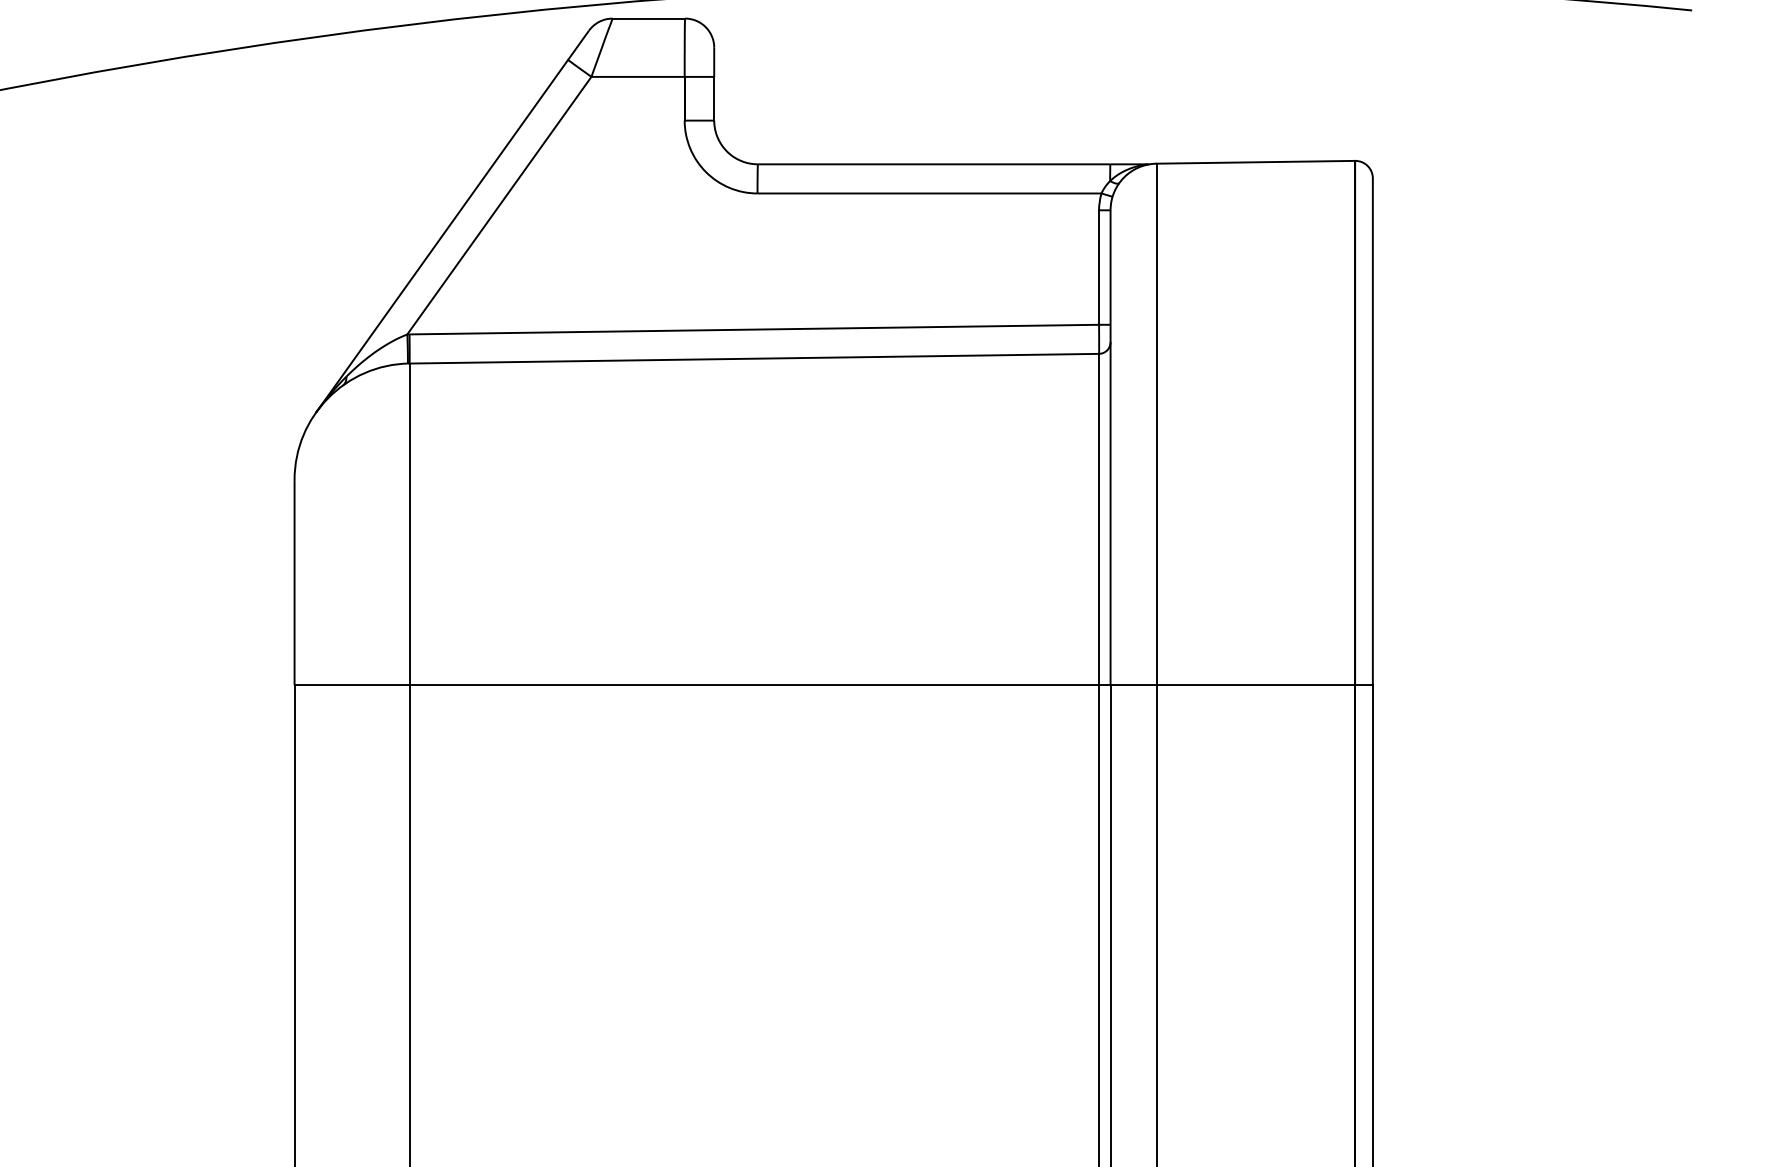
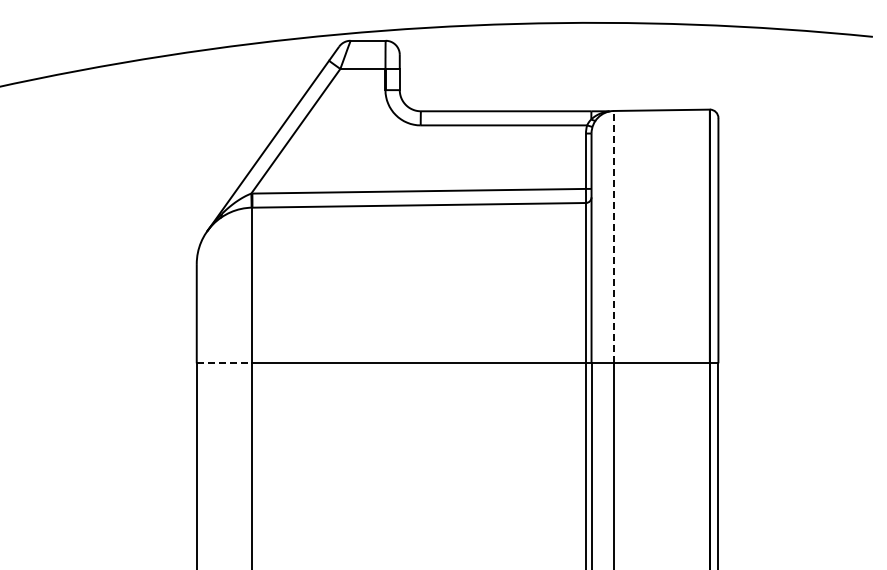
line: (1155, 423) -> (613, 236), solid -> dashed
line: (351, 685) -> (224, 363), solid -> dashed

